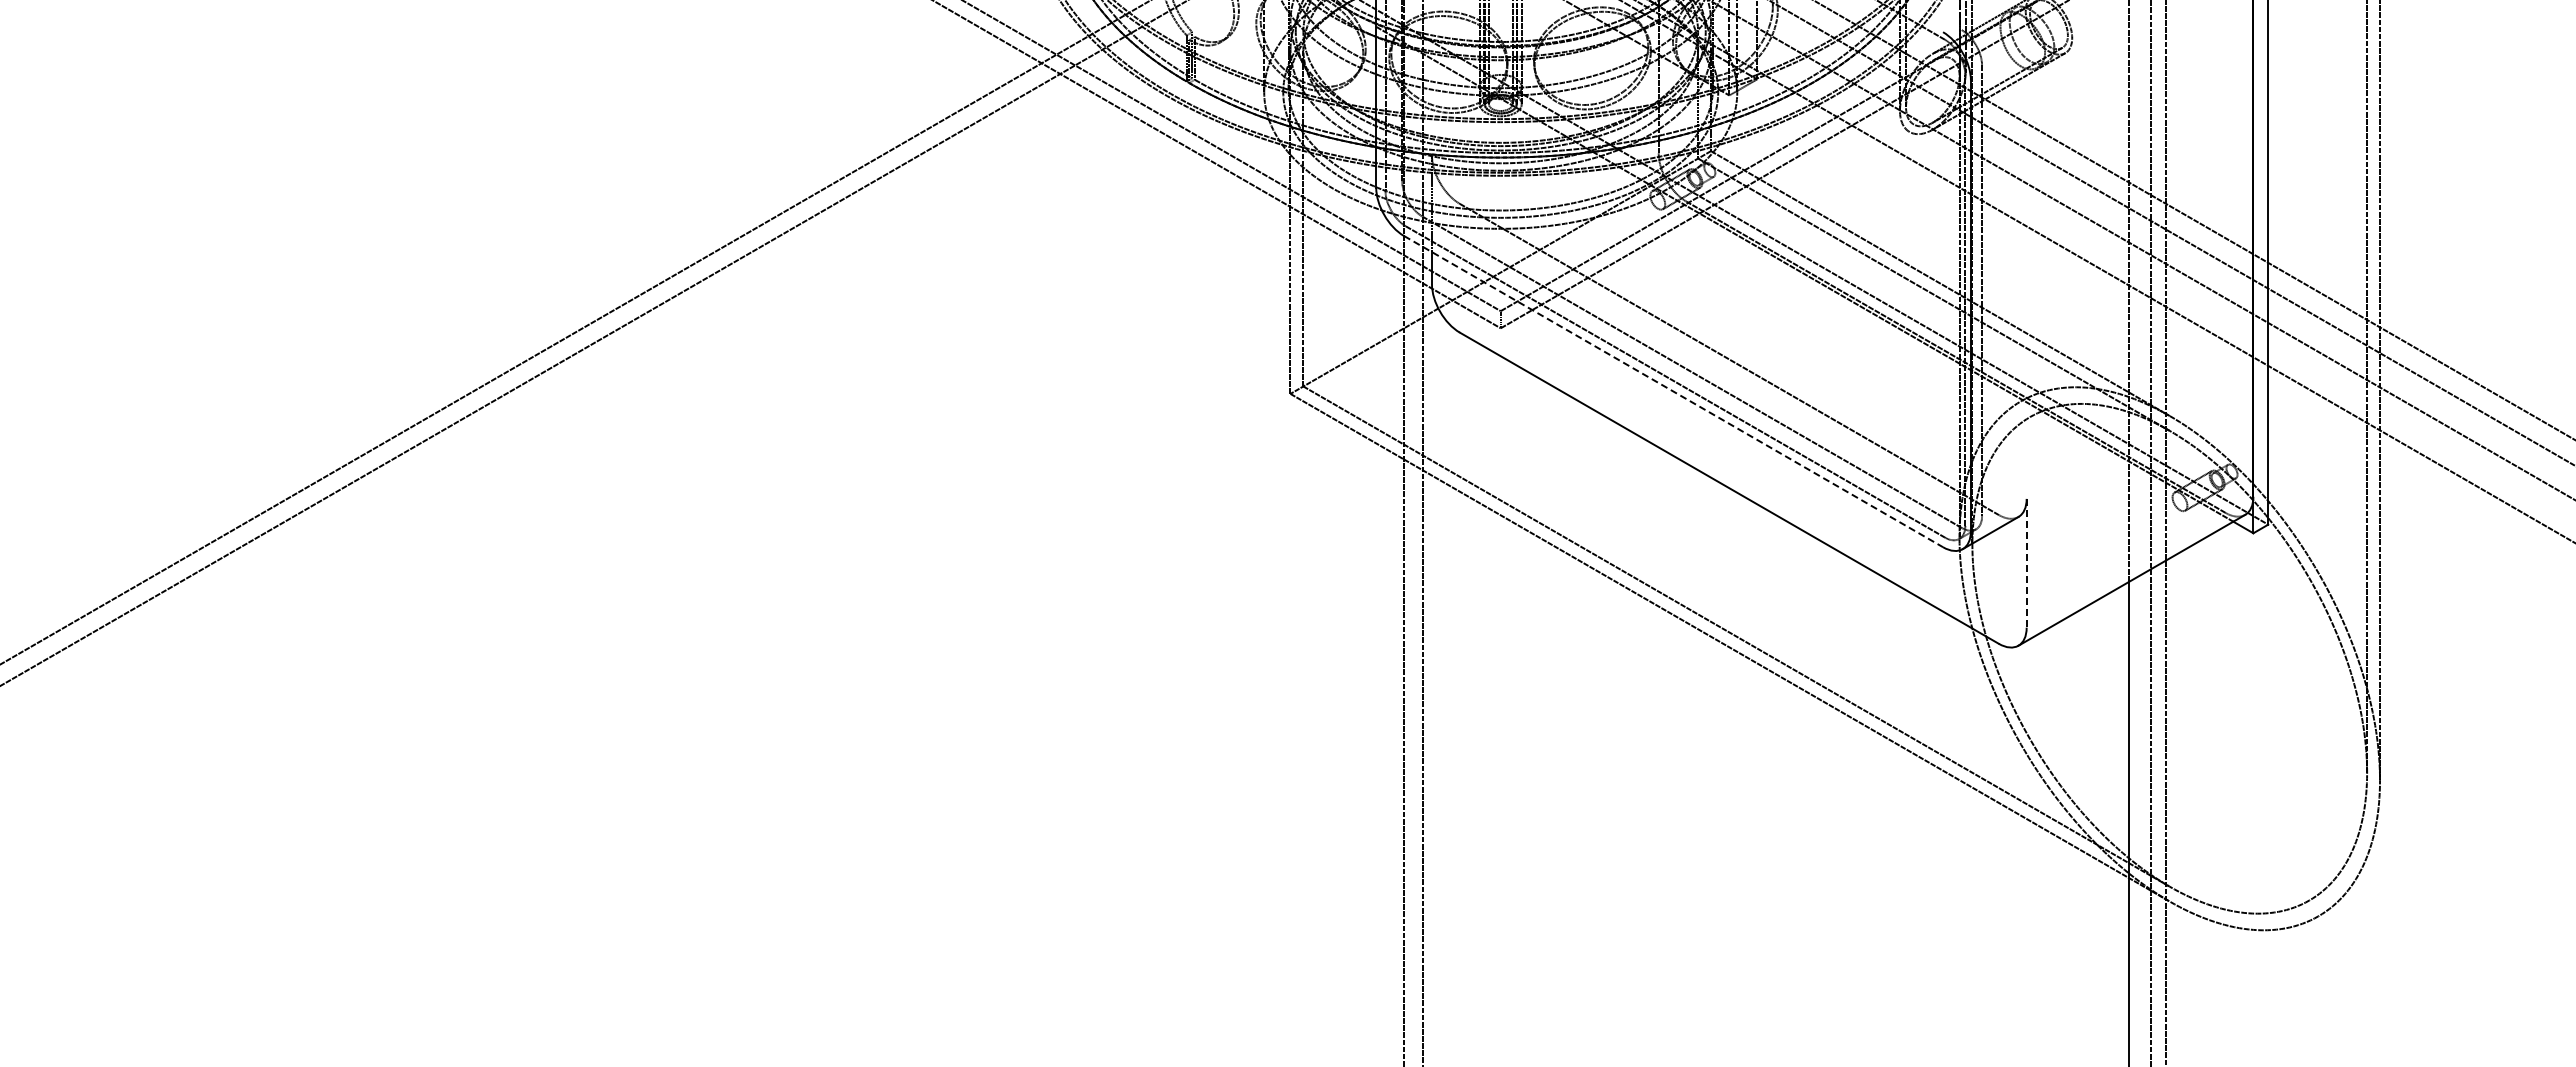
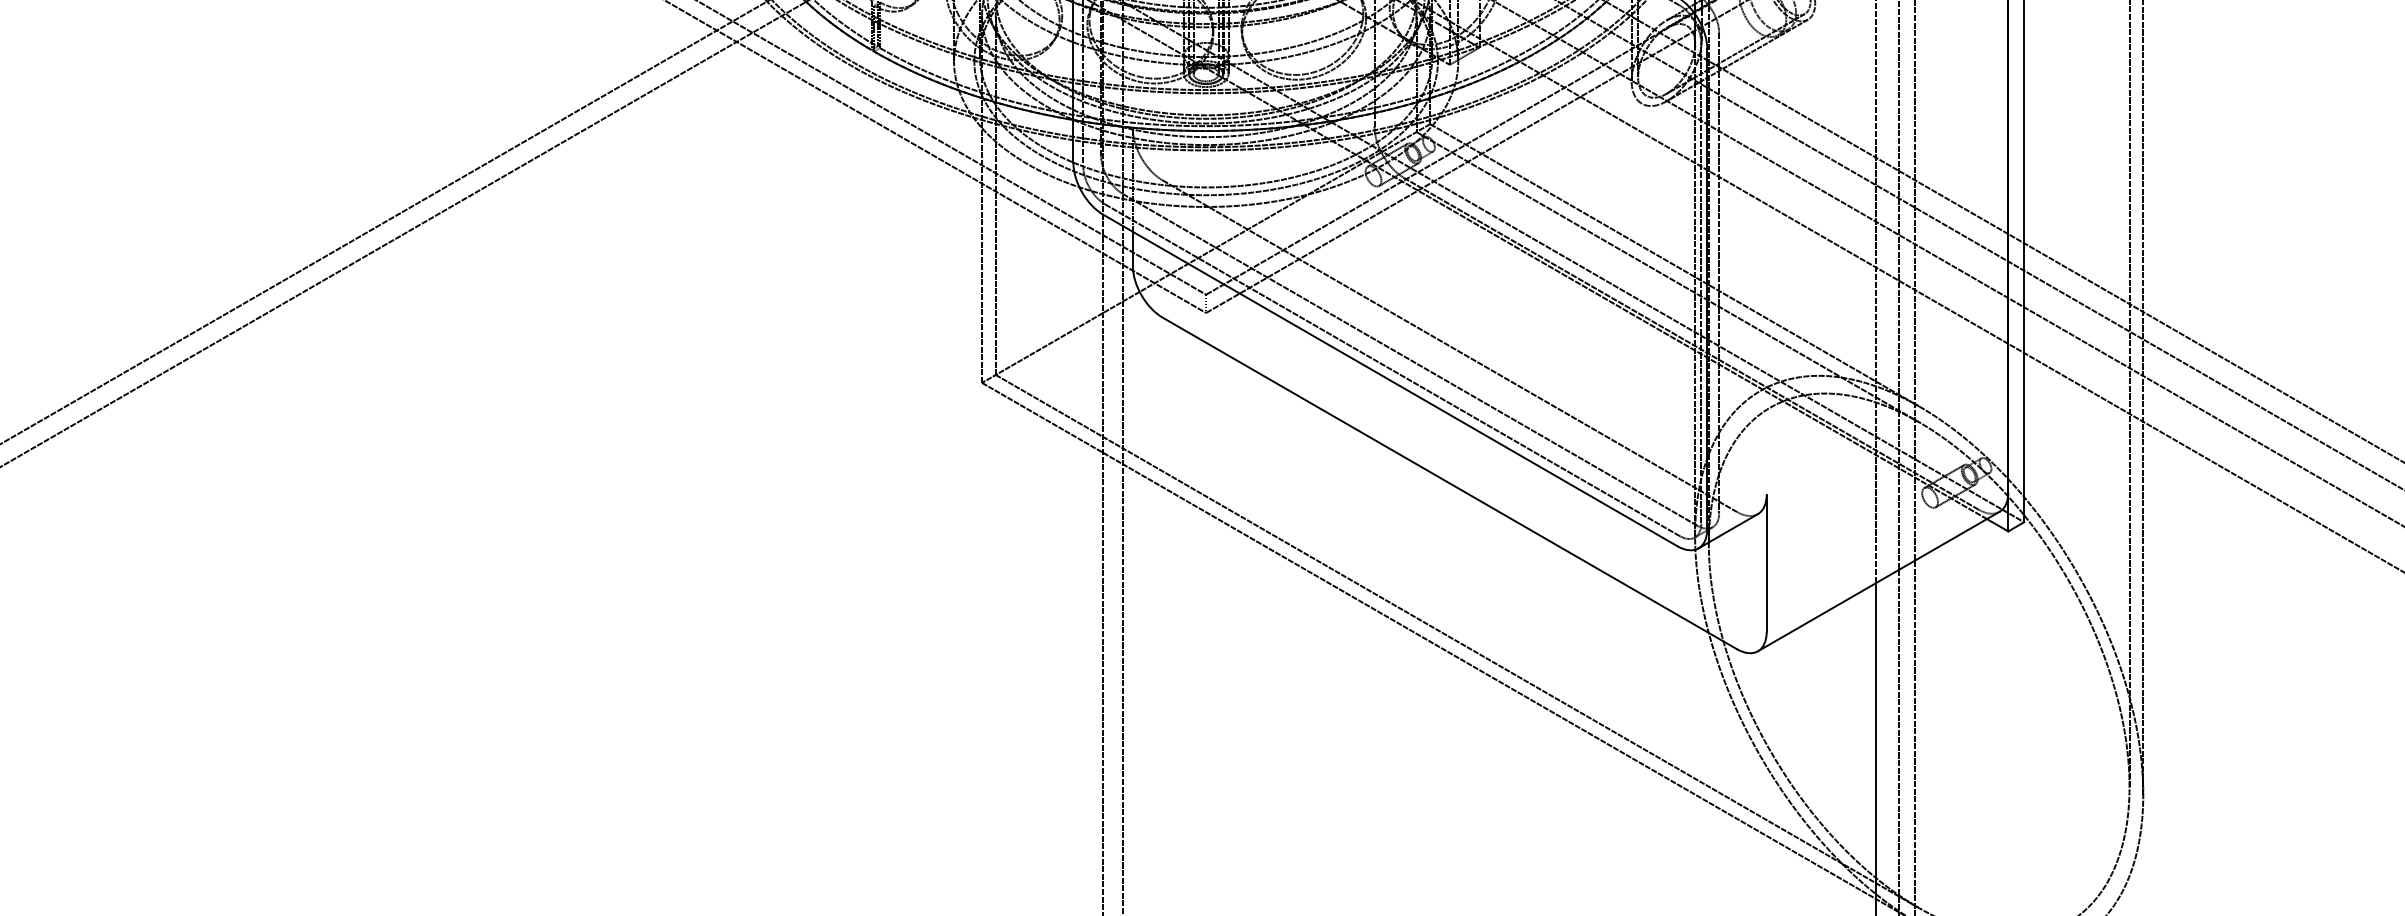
line: (1674, 391) -> (1391, 380), dashed -> solid
line: (2026, 563) -> (1766, 563), dashed -> solid

